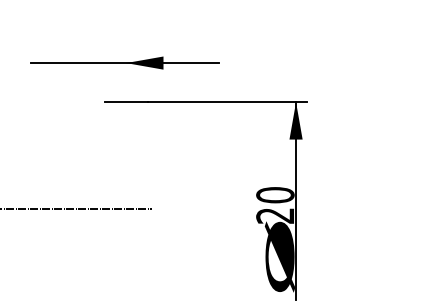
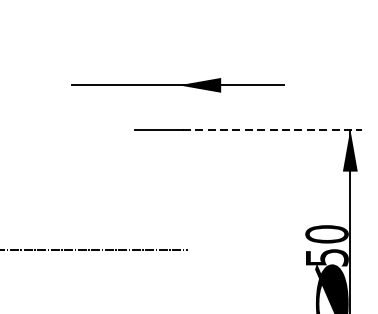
part: (124, 62) -> (177, 84), moved
line: (227, 102) -> (273, 129), solid -> dashed
text: (275, 215) -> (327, 257), 20 -> 50

